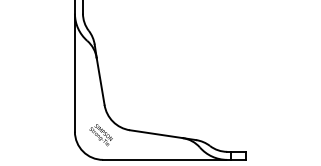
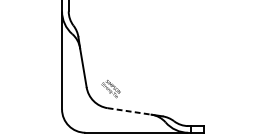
line: (156, 134) -> (129, 111), solid -> dashed
text: (100, 135) -> (110, 89), moved

